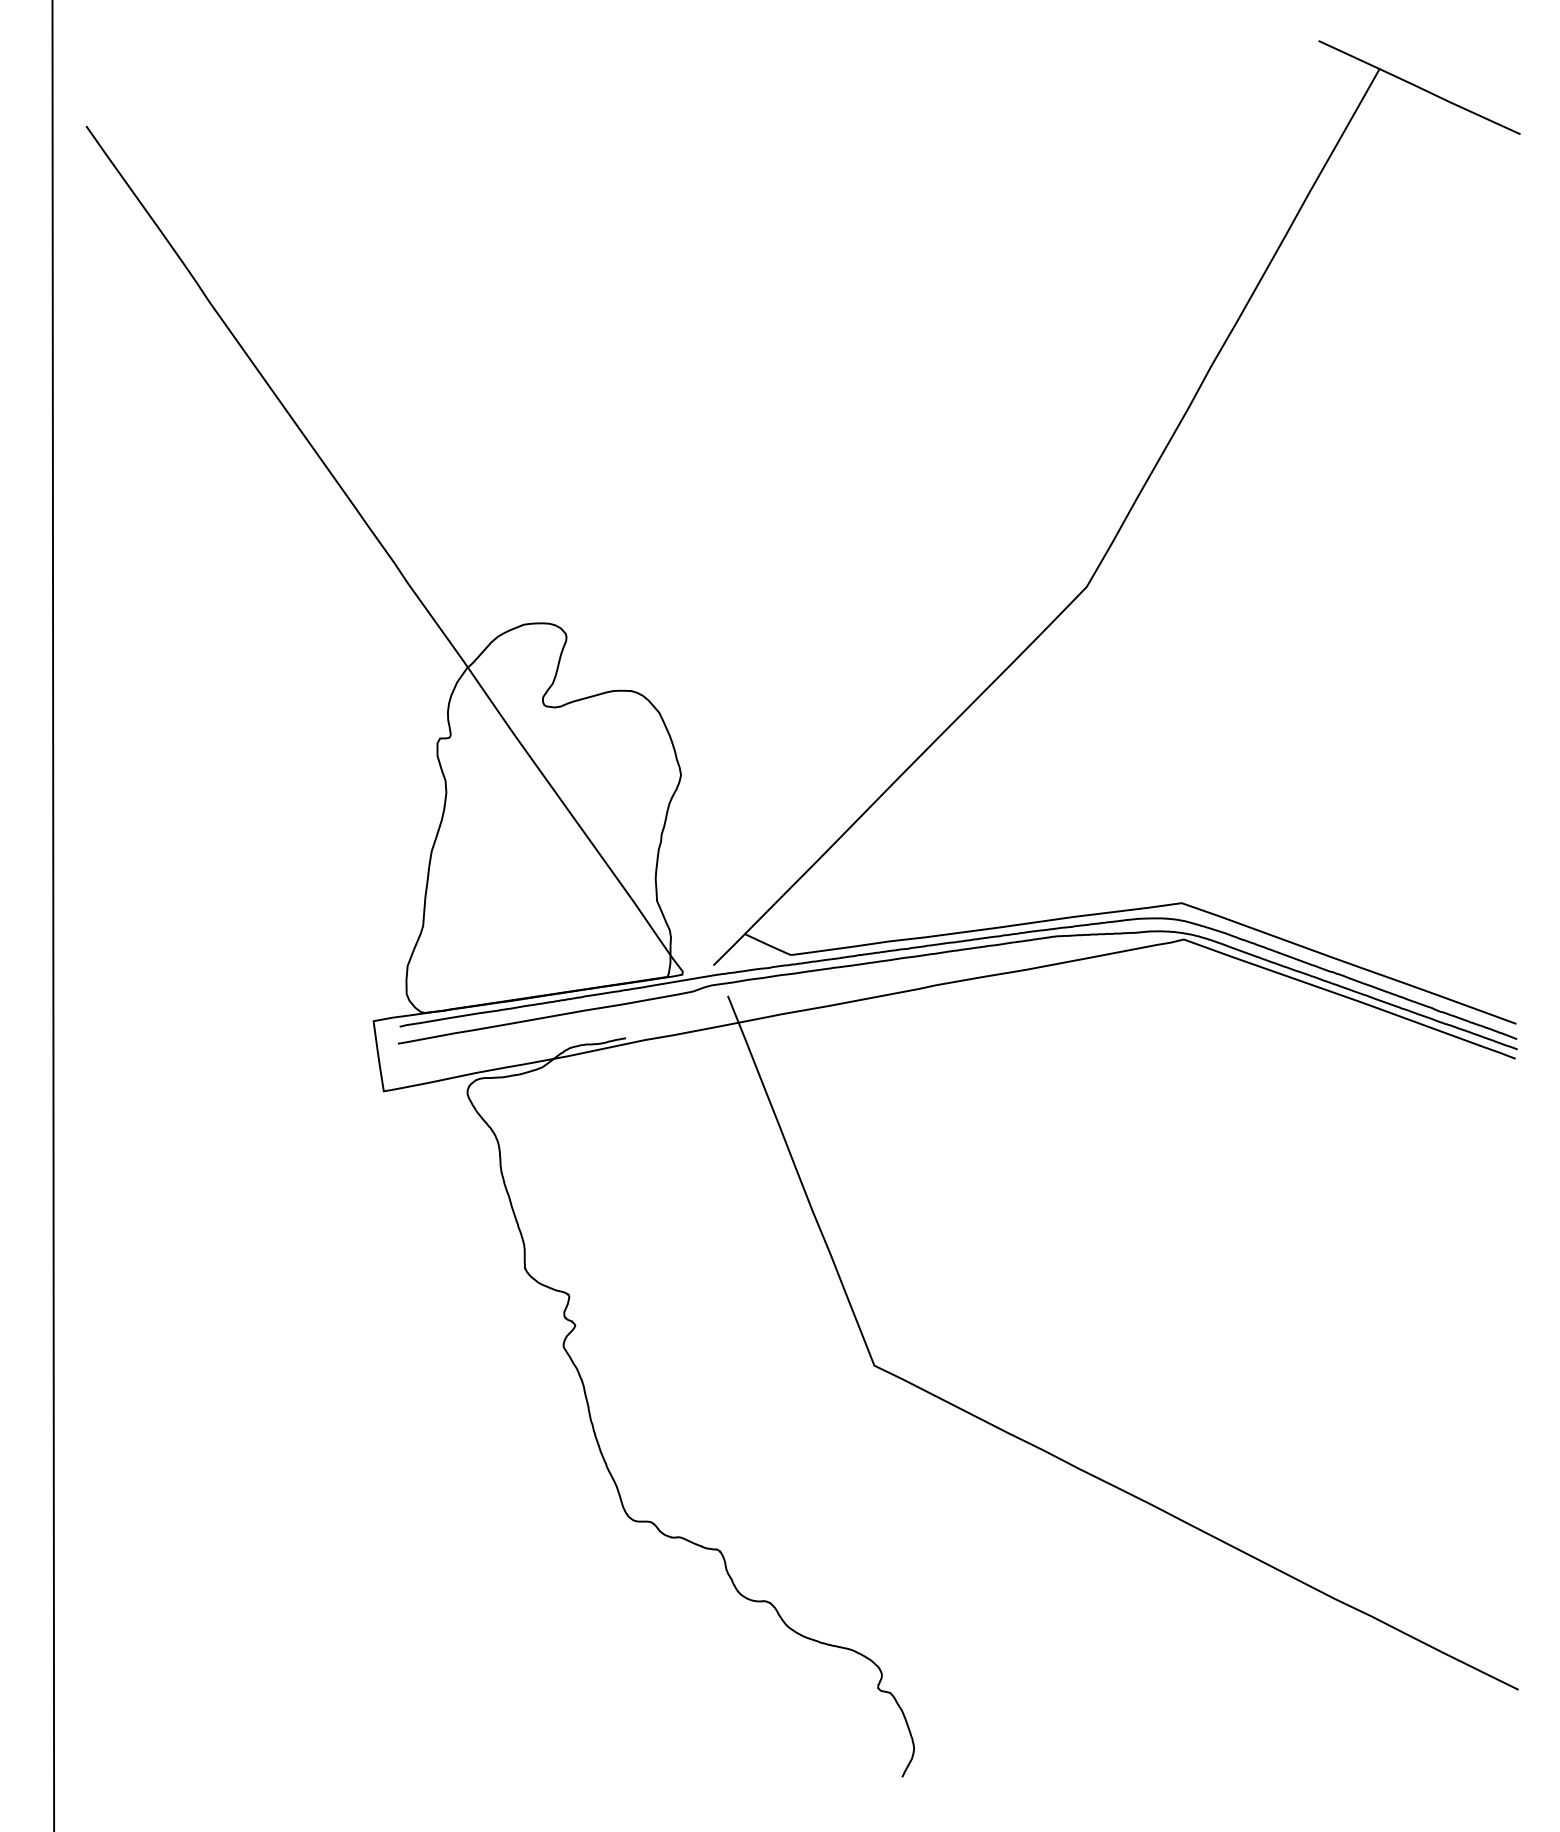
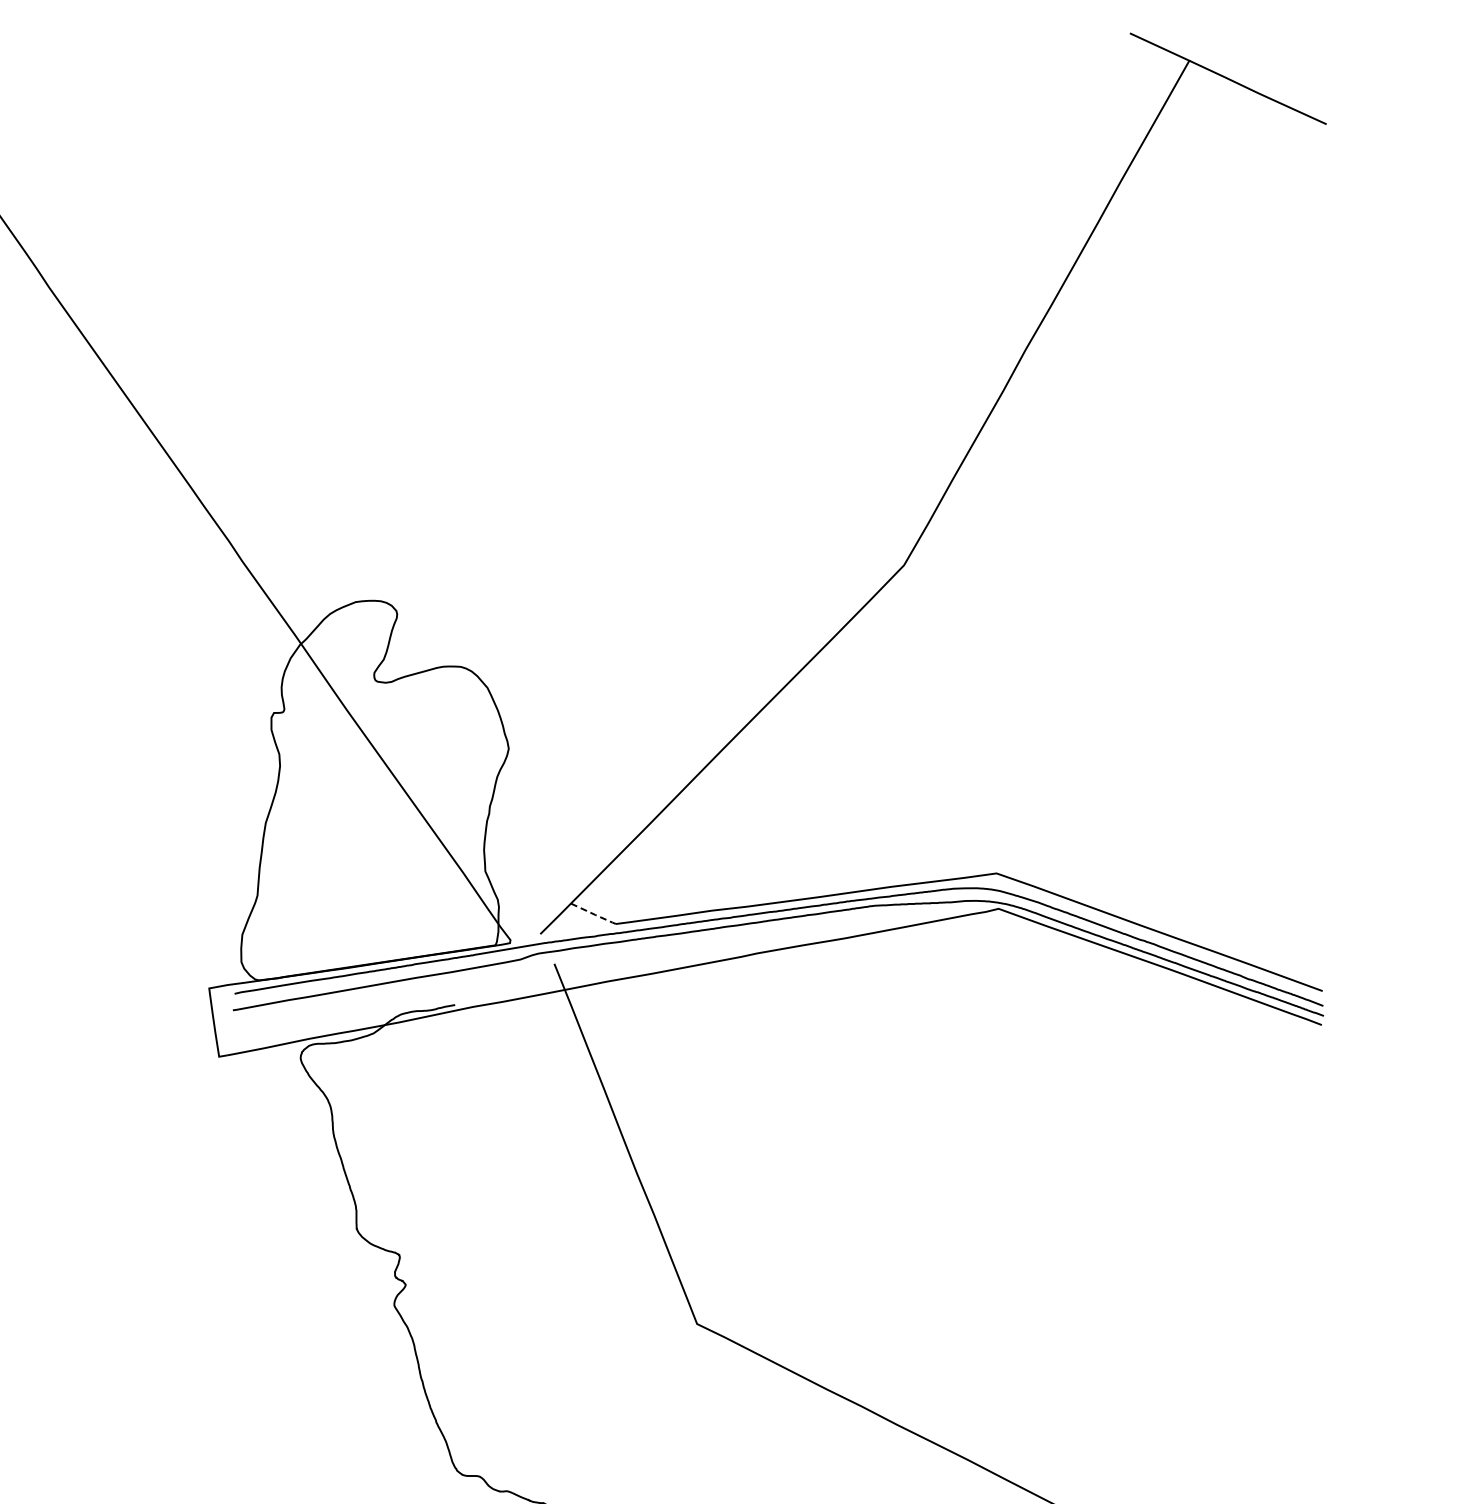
line: (768, 945) -> (593, 914), solid -> dashed

